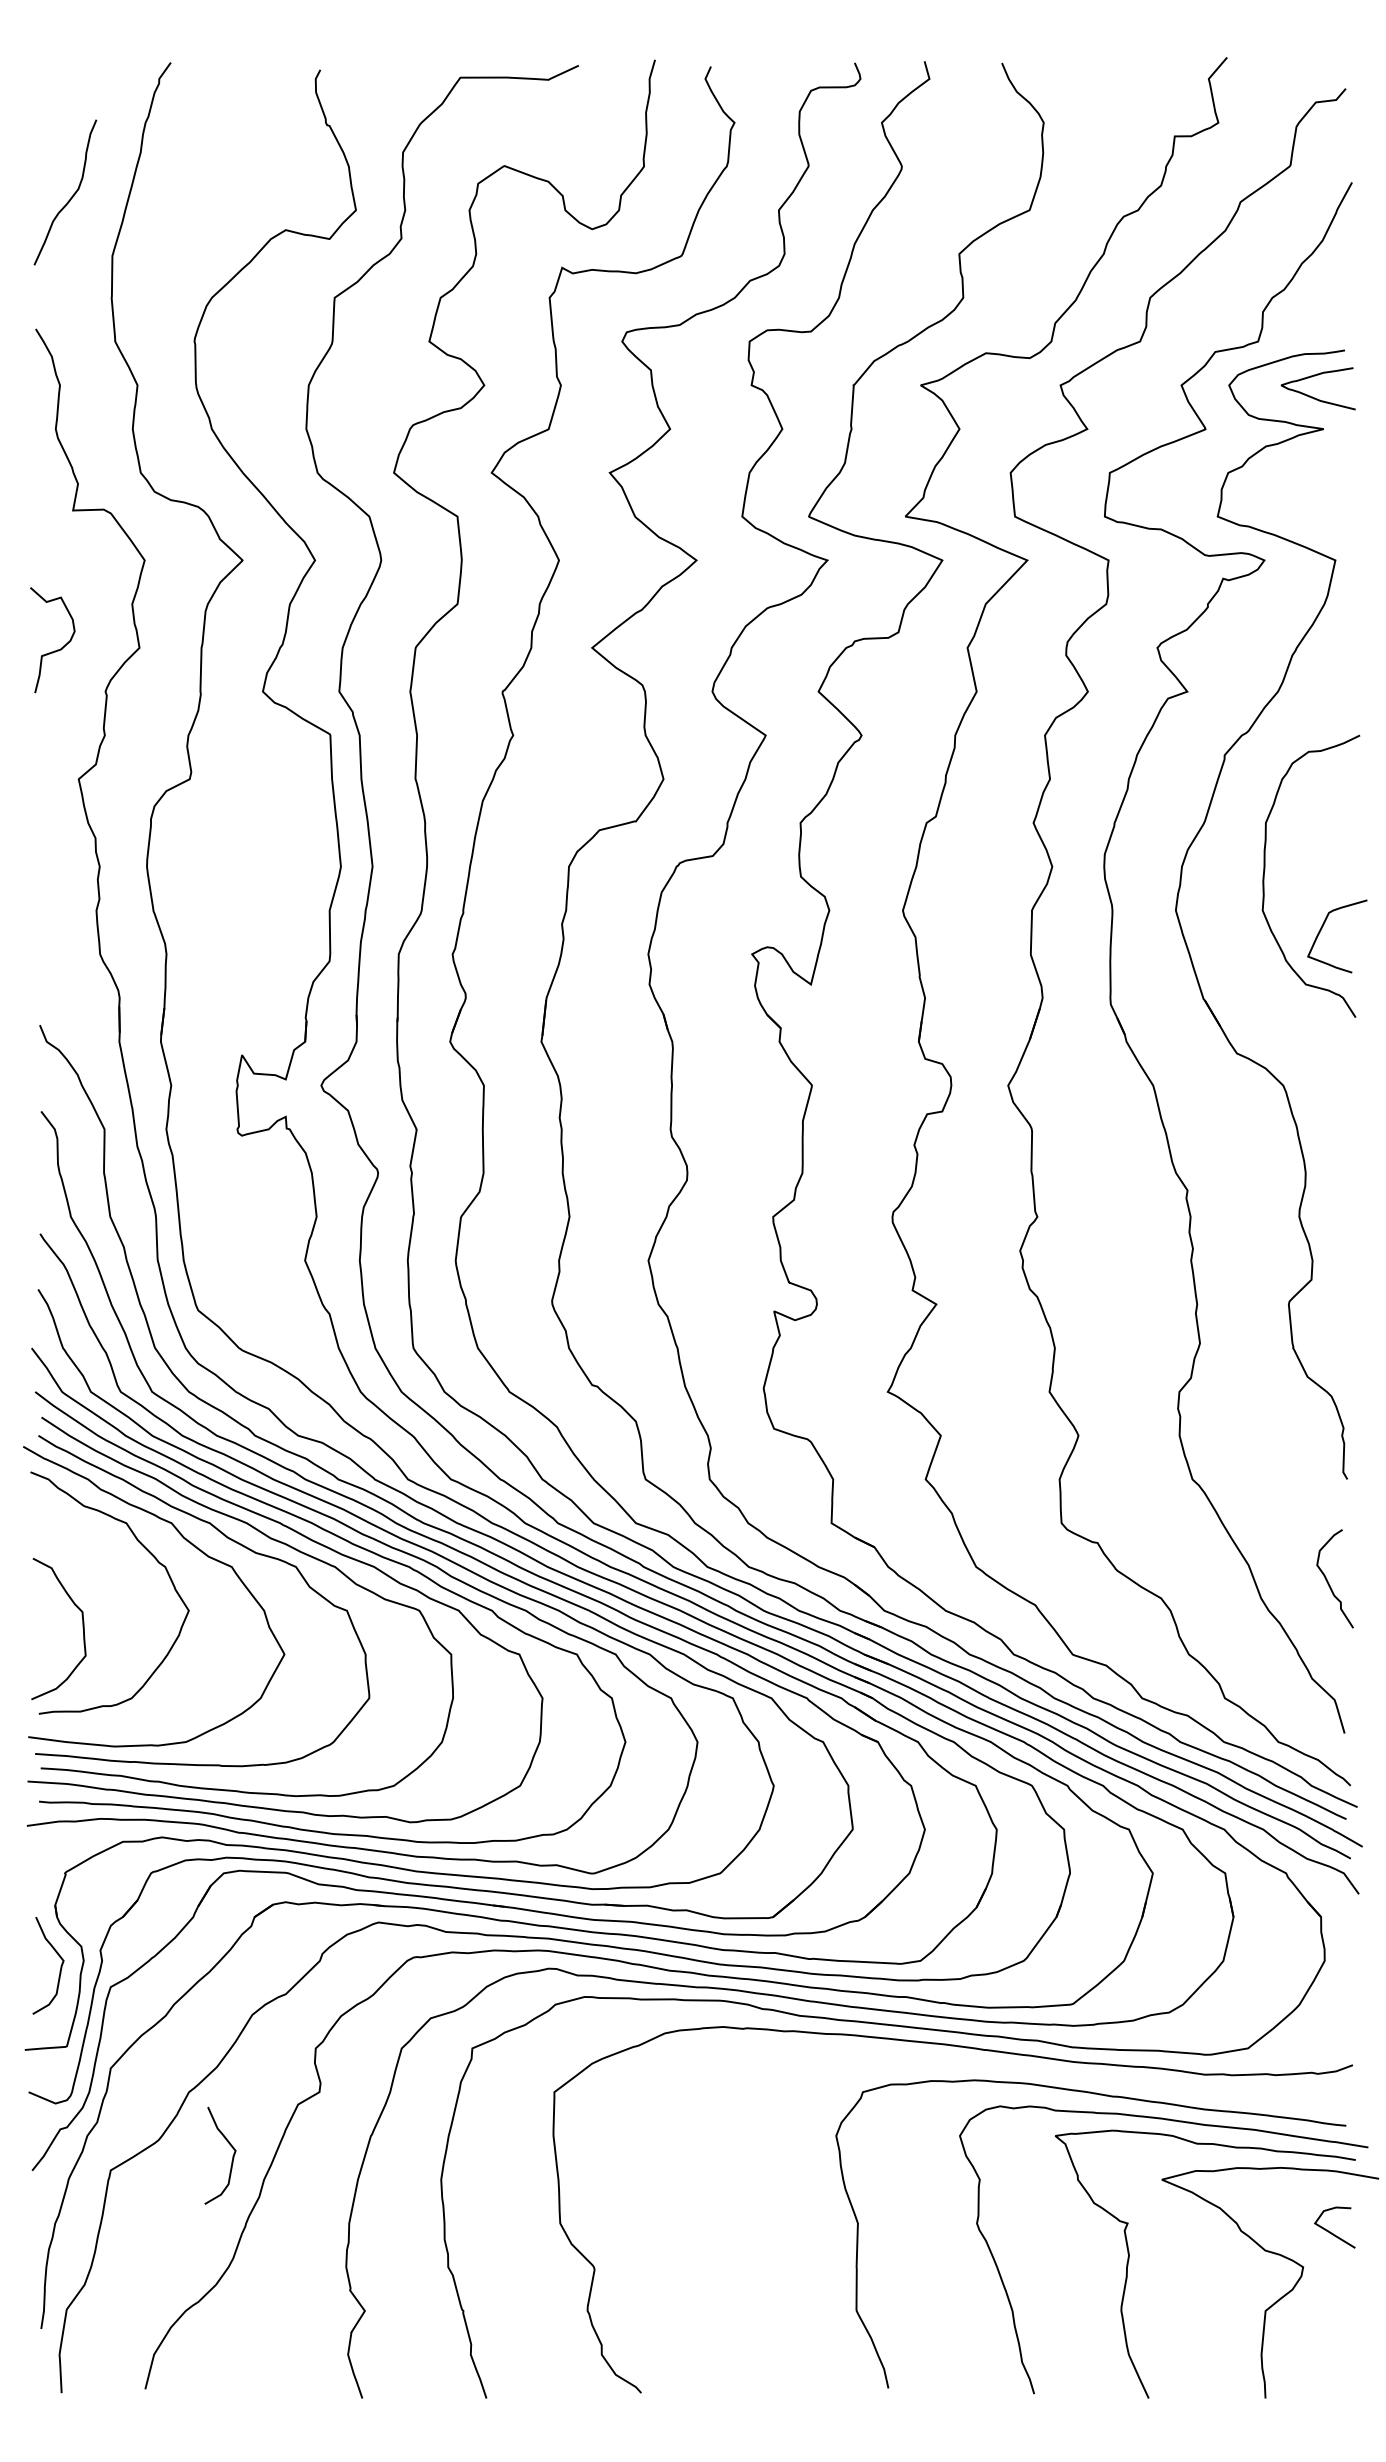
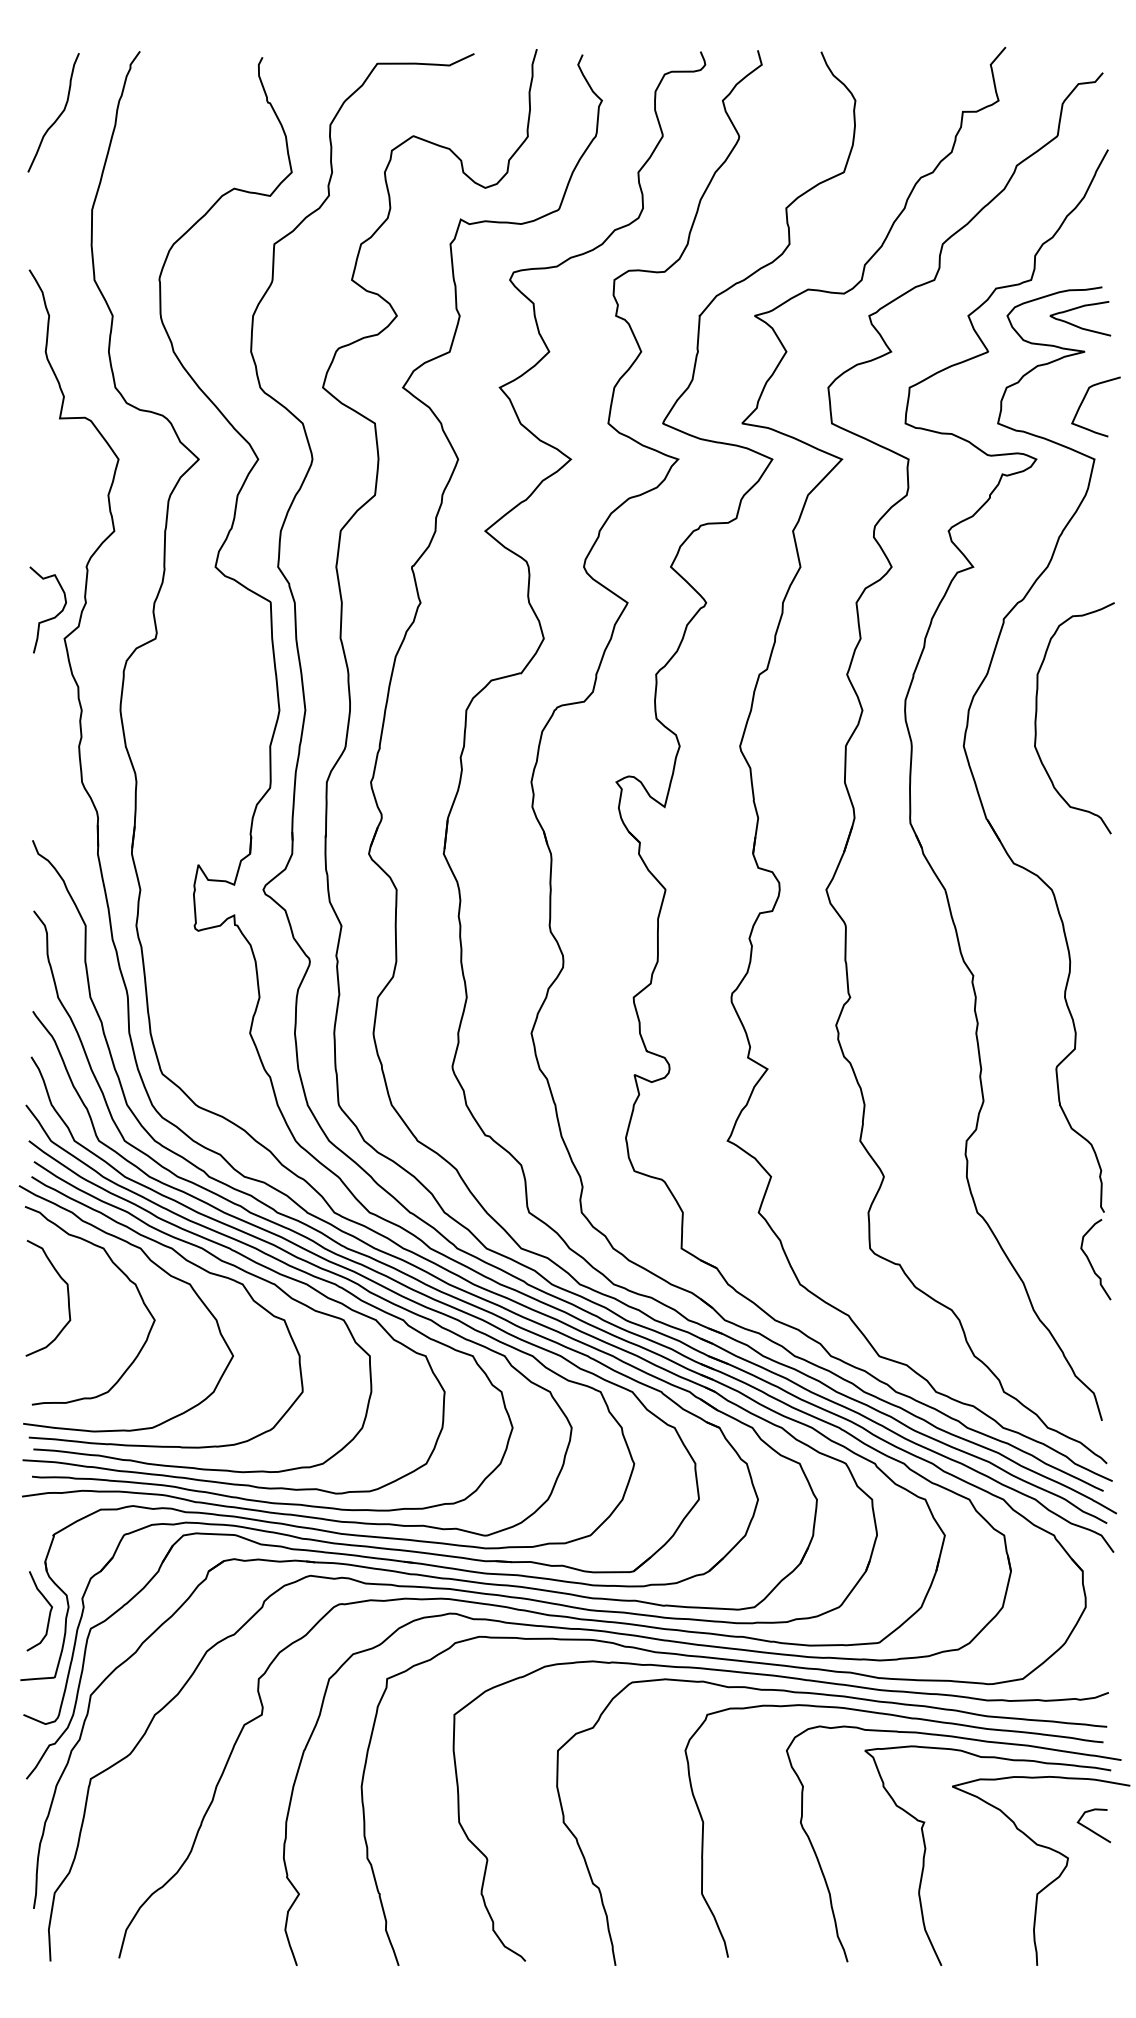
curve: (70, 197) -> (57, 116), moved
curve: (54, 650) -> (49, 618), moved
curve: (1322, 928) -> (1083, 400), moved
curve: (1328, 1581) -> (1090, 1261), moved
curve: (82, 1628) -> (67, 1297), moved
curve: (1032, 2071) -> (846, 1697), added
curve: (232, 2155) -> (190, 1766), removed

